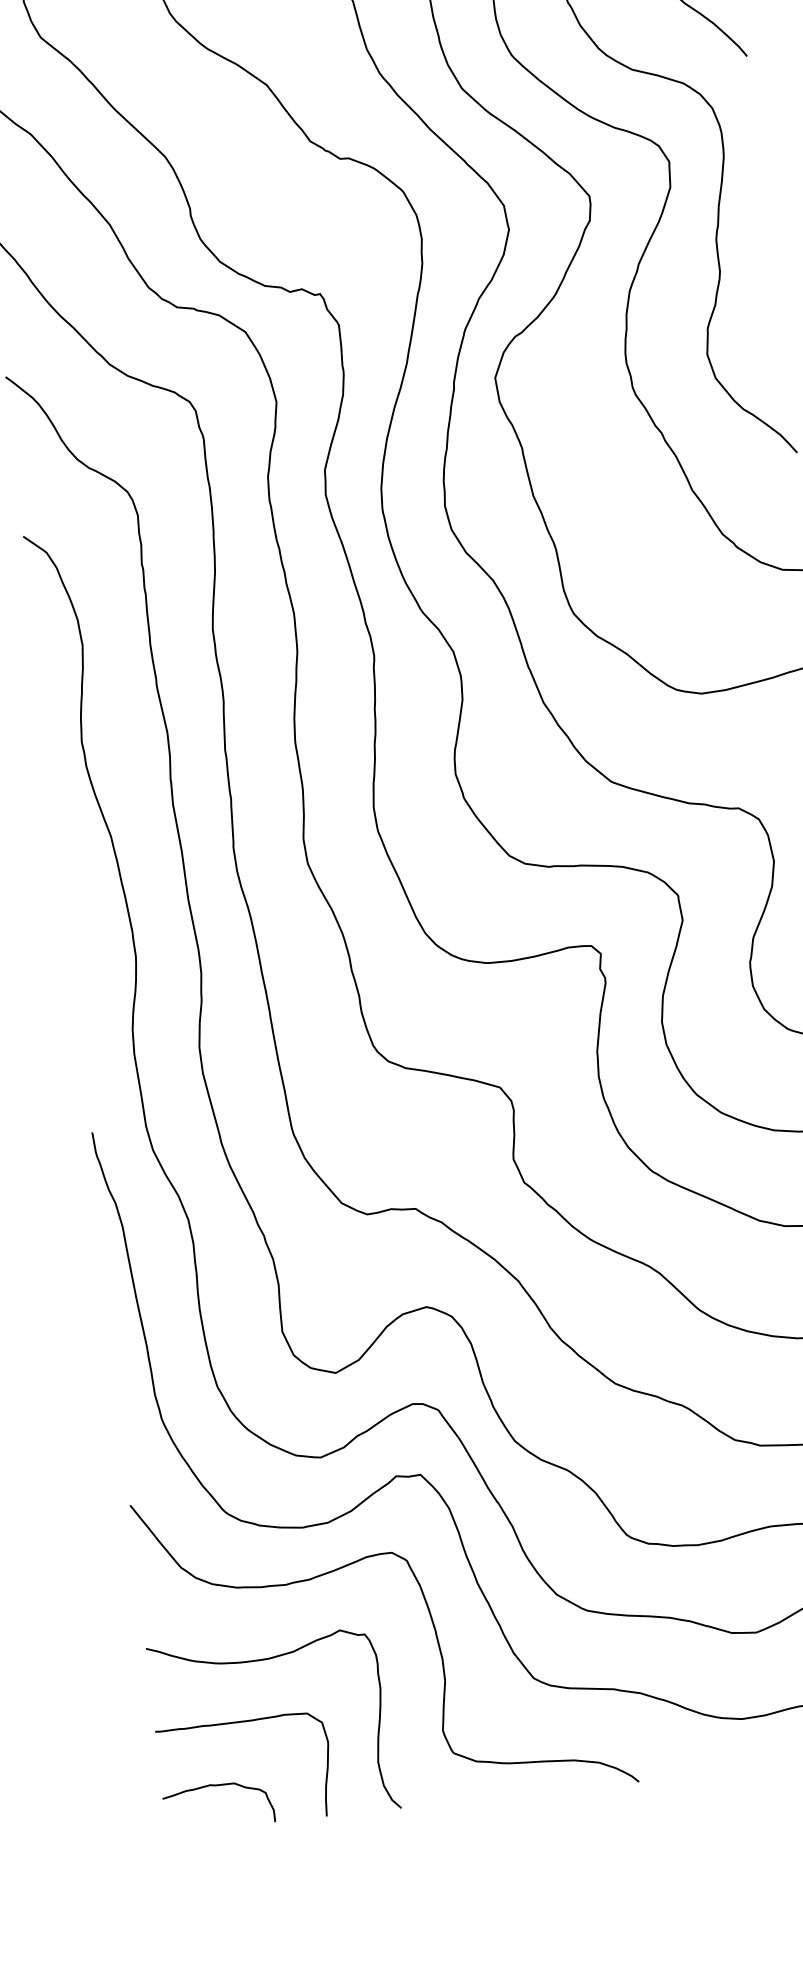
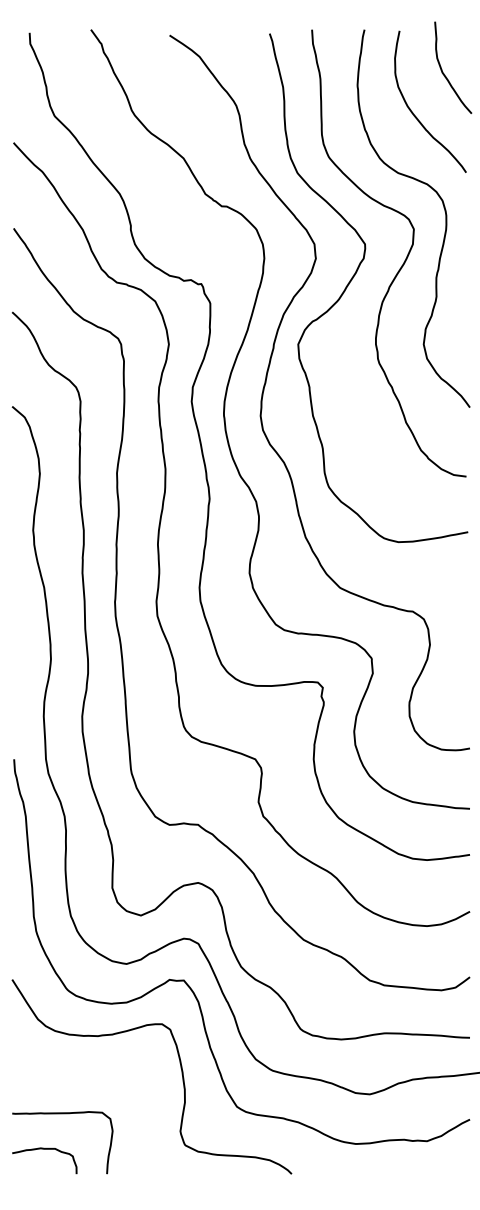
curve: (265, 1661) -> (81, 1079), removed

